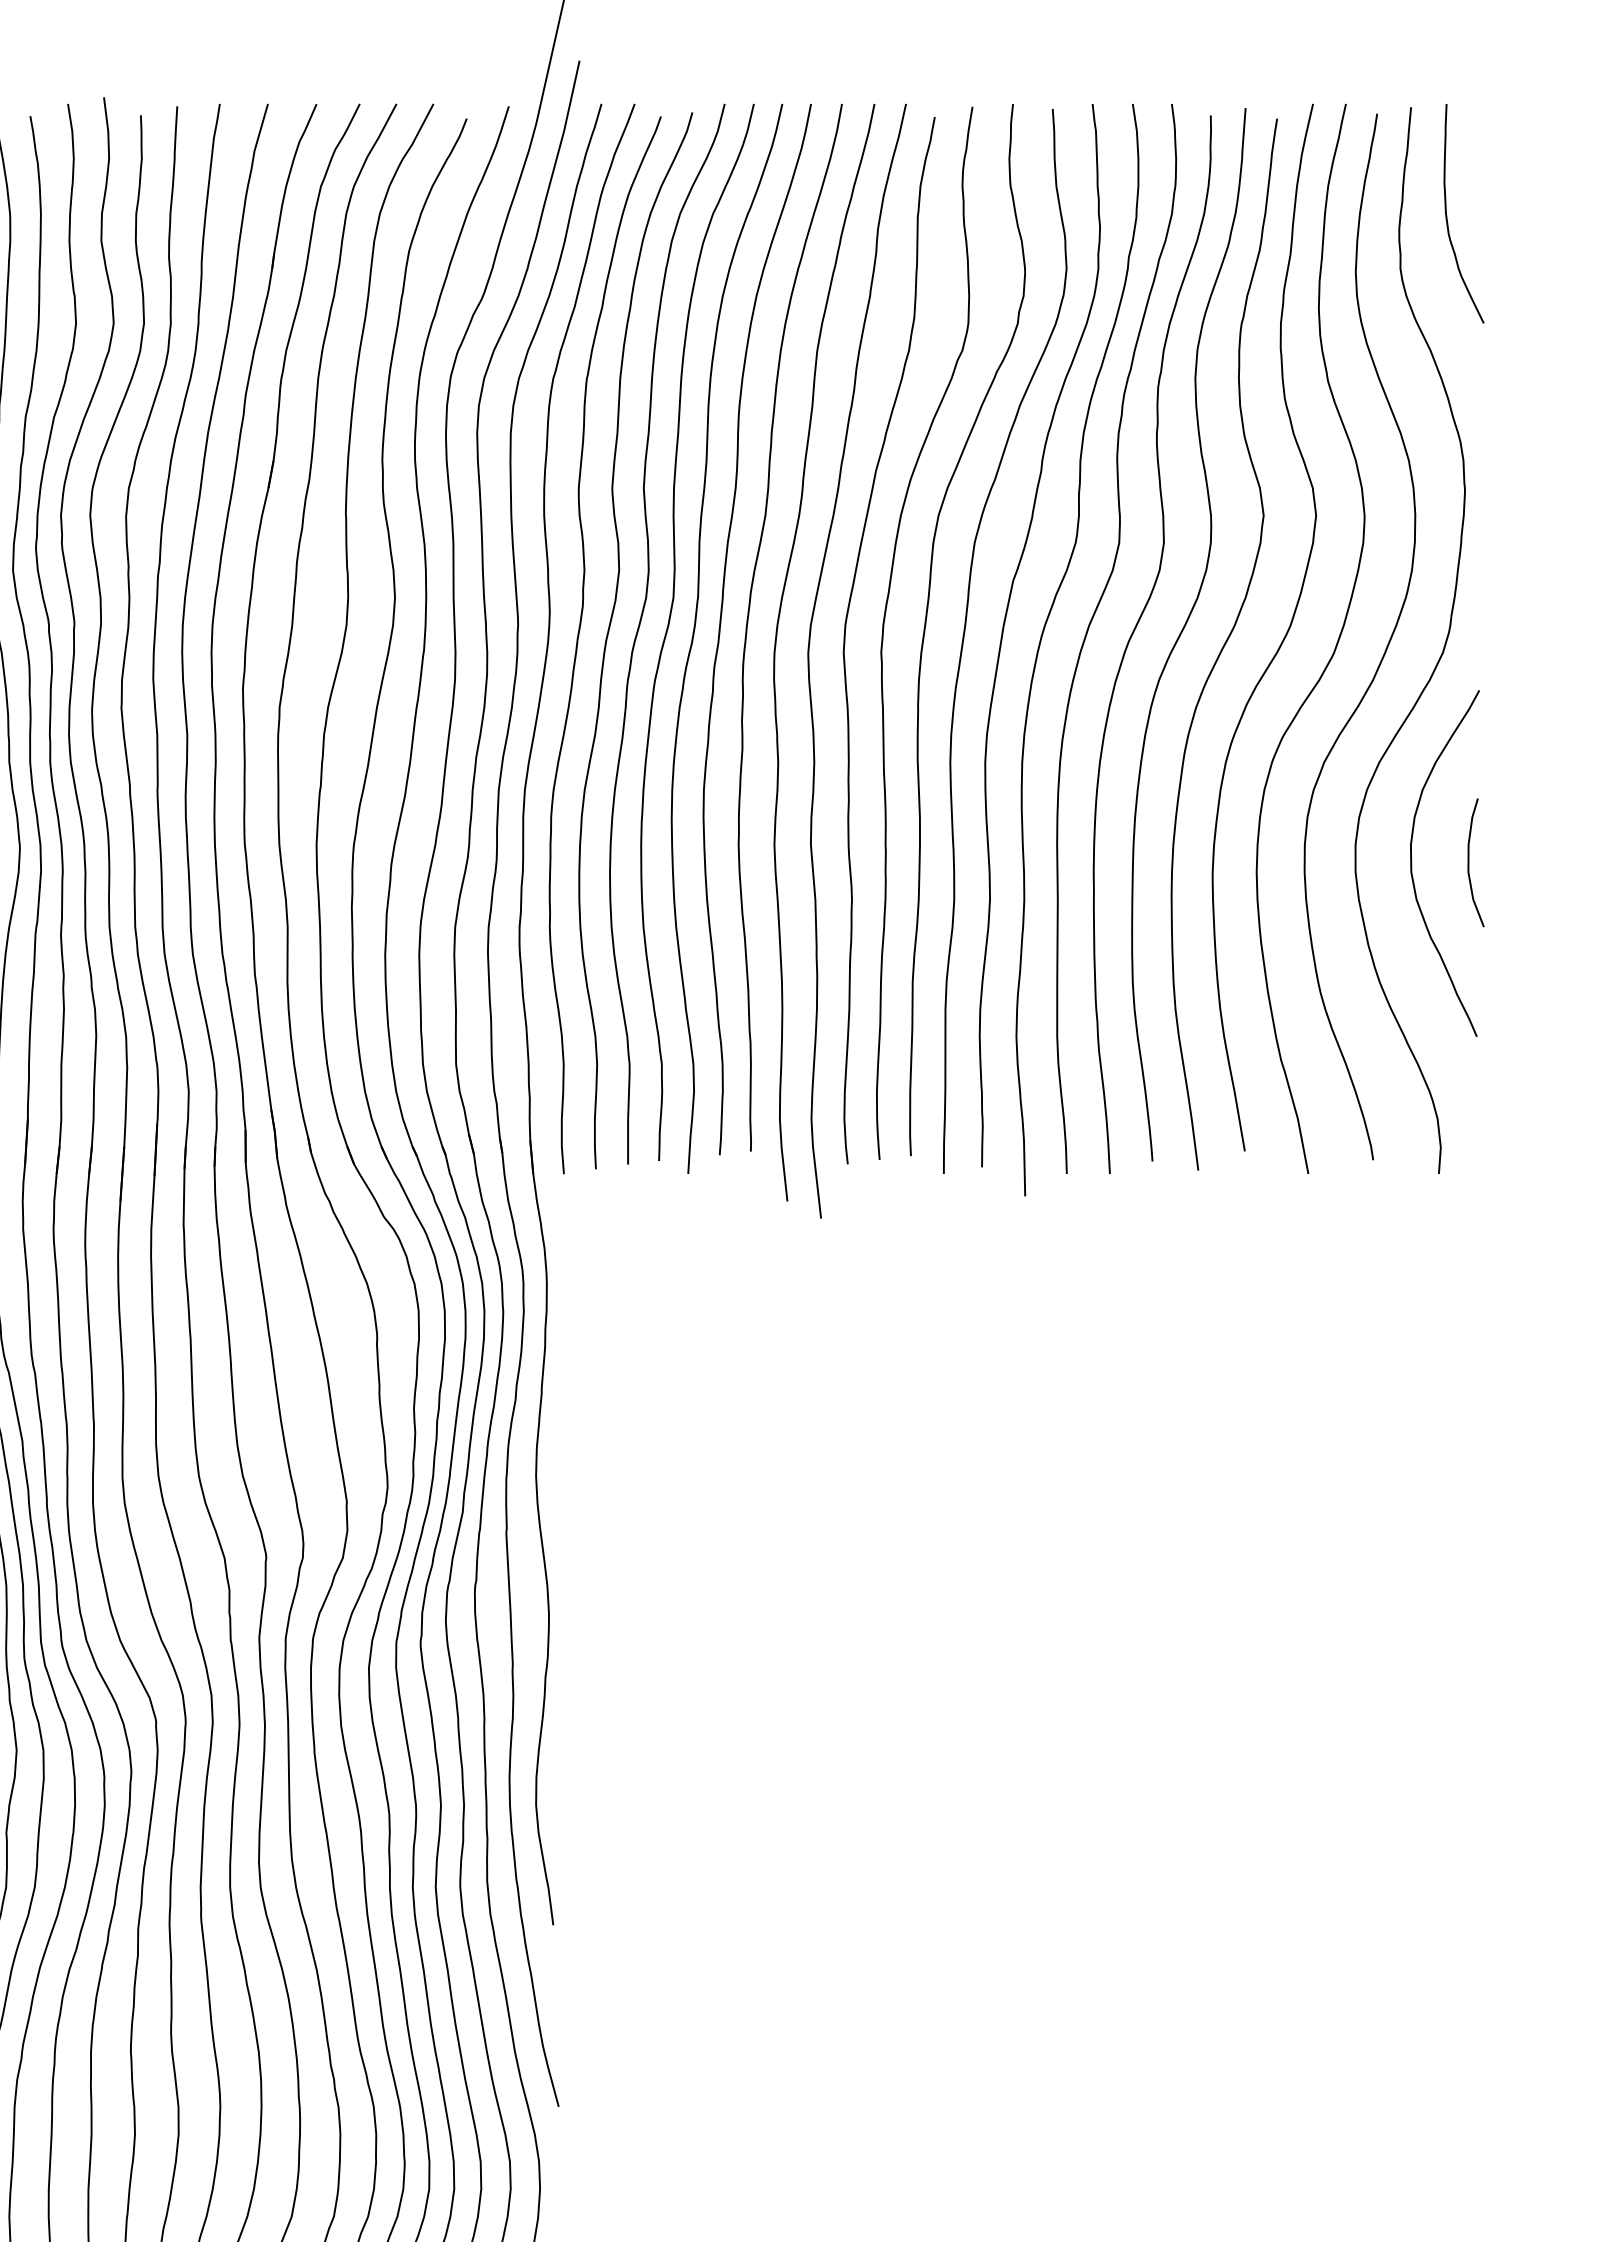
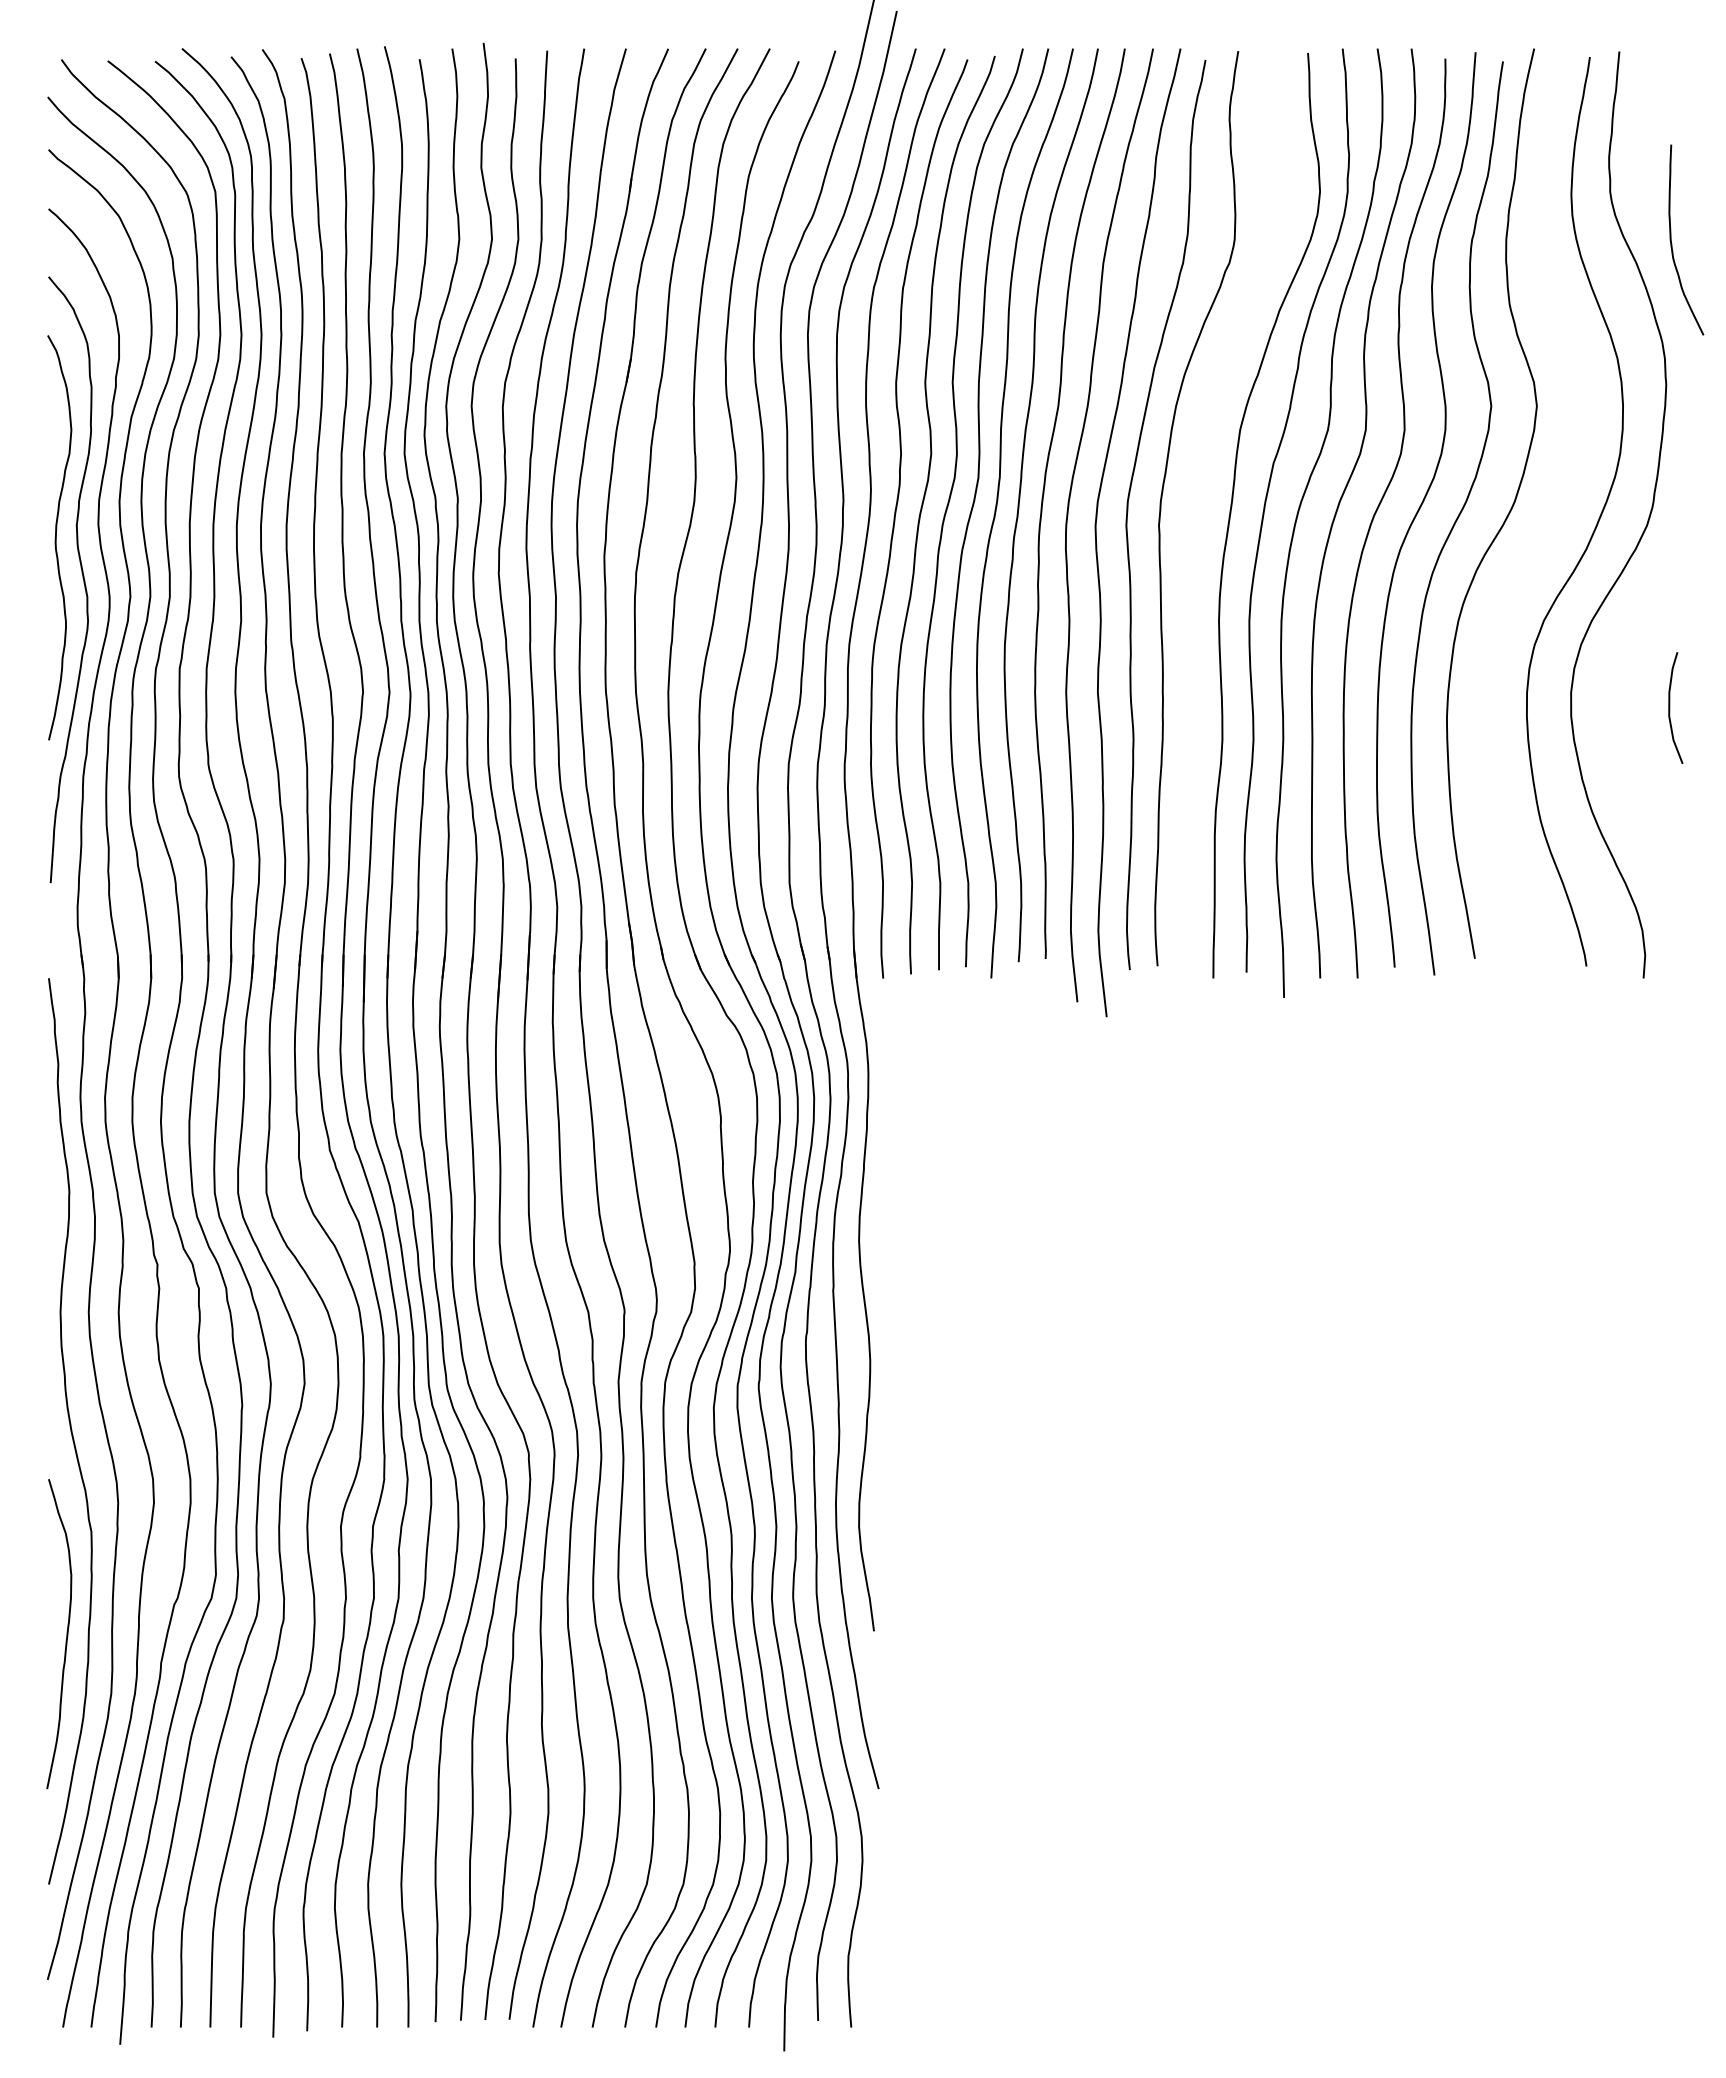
curve: (1448, 217) -> (1672, 243), moved
curve: (926, 625) -> (1198, 501), removed
curve: (1335, 645) -> (1553, 519), removed
curve: (1412, 863) -> (1620, 708), removed

